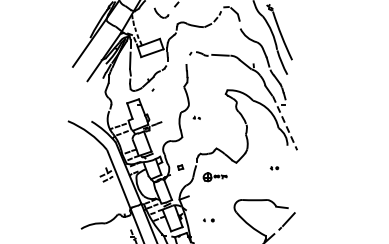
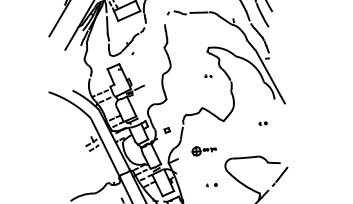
part: (196, 117) -> (207, 75), moved
line: (285, 123) -> (270, 77), dashed -> solid
part: (214, 177) -> (203, 151), moved
part: (208, 220) -> (211, 185), moved

